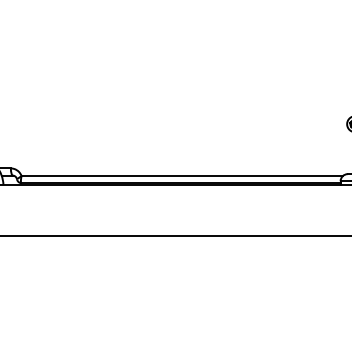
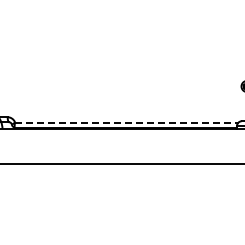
line: (181, 176) -> (126, 122), solid -> dashed

